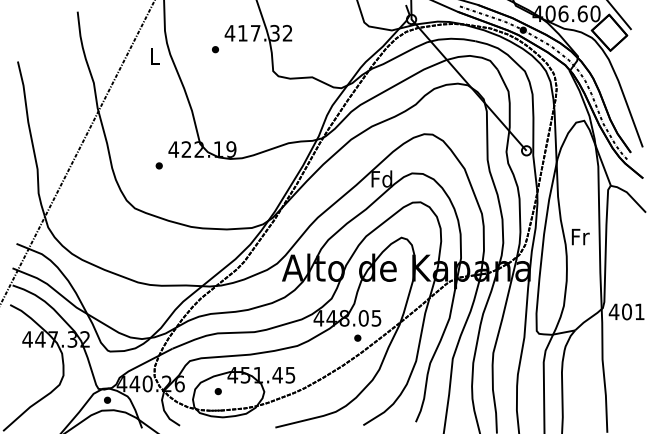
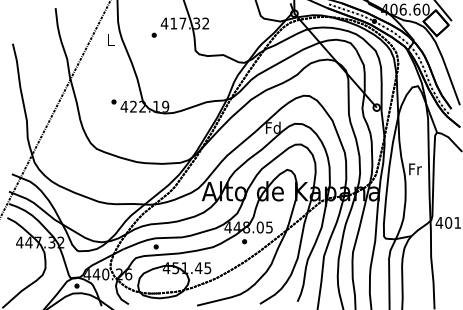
part: (158, 165) -> (113, 101), moved
part: (357, 337) -> (244, 241), moved
part: (217, 391) -> (155, 246), moved

